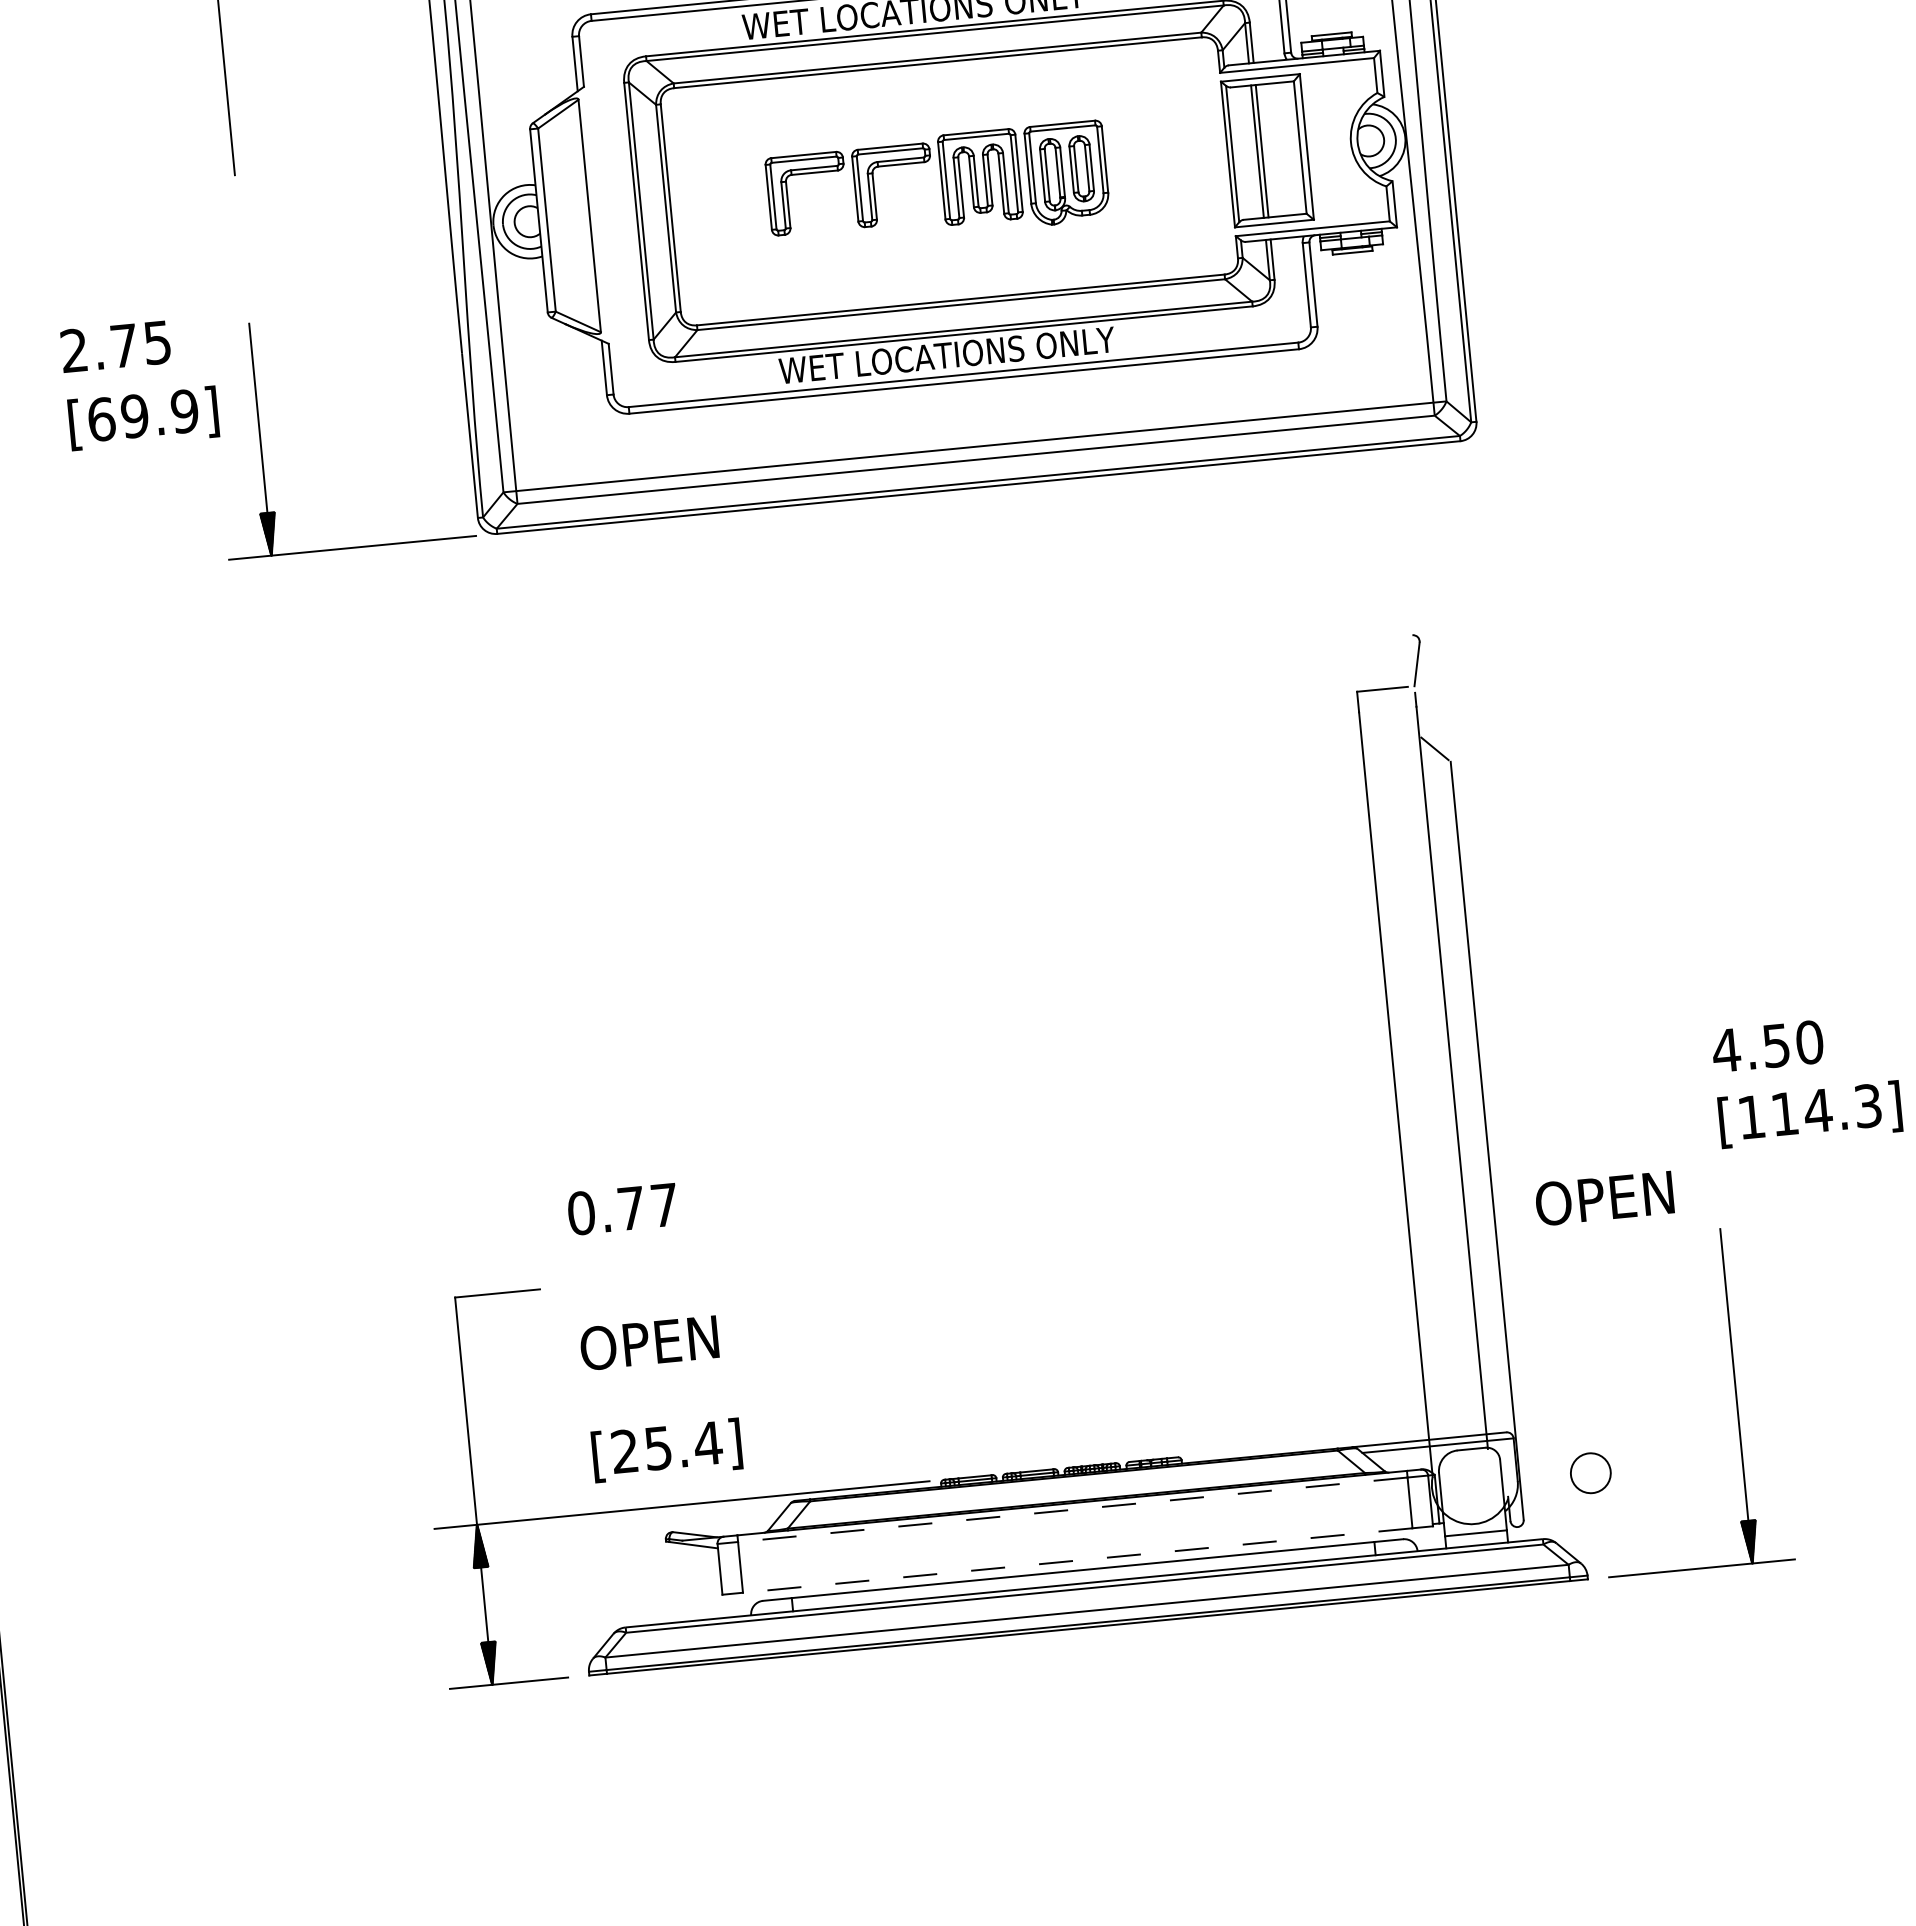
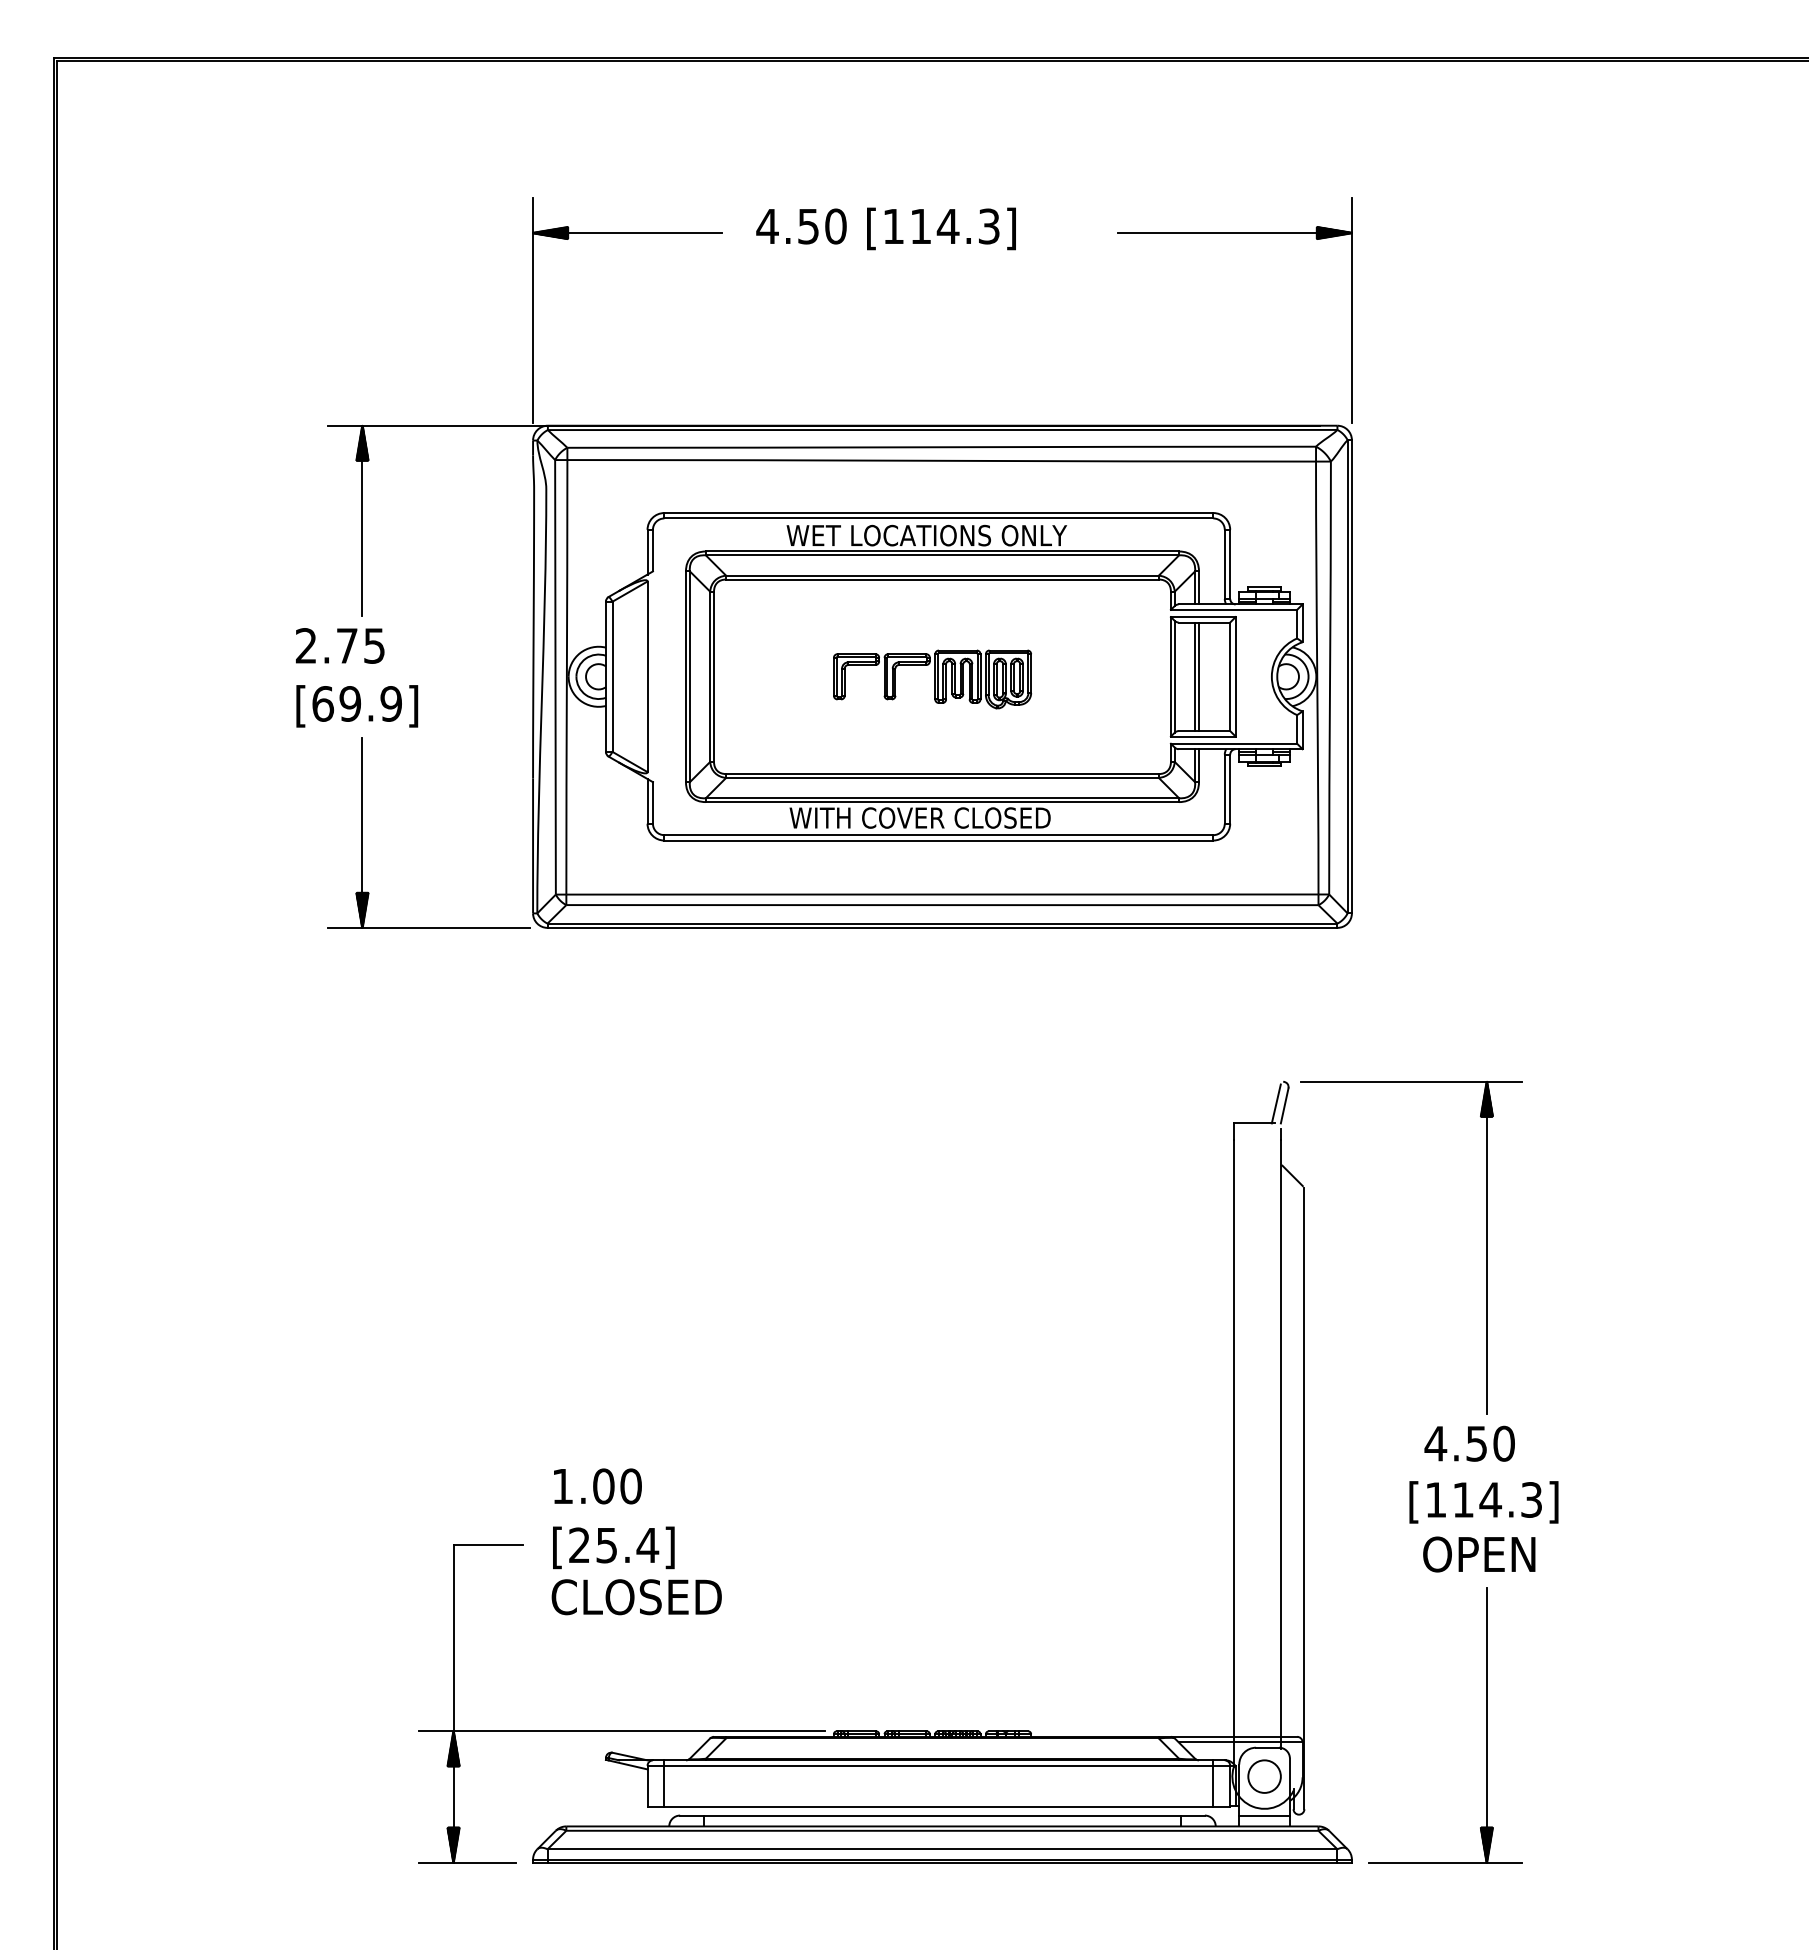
part: (937, 185) -> (932, 679), size x0.71
text: (963, 353) -> (940, 817), WET LOCATIONS ONLY -> WITH COVER CLOSED
text: (140, 383) -> (357, 677), moved
line: (1405, 662) -> (1275, 1103), added
part: (1679, 813) -> (1486, 1247), added
text: (1767, 1046) -> (1469, 1443), moved
text: (1809, 1114) -> (1483, 1502), moved
text: (1604, 1198) -> (1479, 1554), moved
text: (622, 1209) -> (596, 1486), 0.77 -> 1.00
text: (688, 1339) -> (639, 1597), OPEN -> CLOSED
text: (666, 1450) -> (613, 1547), moved
circle: (1590, 1473) -> (1264, 1776), moved
line: (1072, 1509) -> (938, 1765), dashed -> solid
line: (1077, 1560) -> (938, 1807), dashed -> solid

